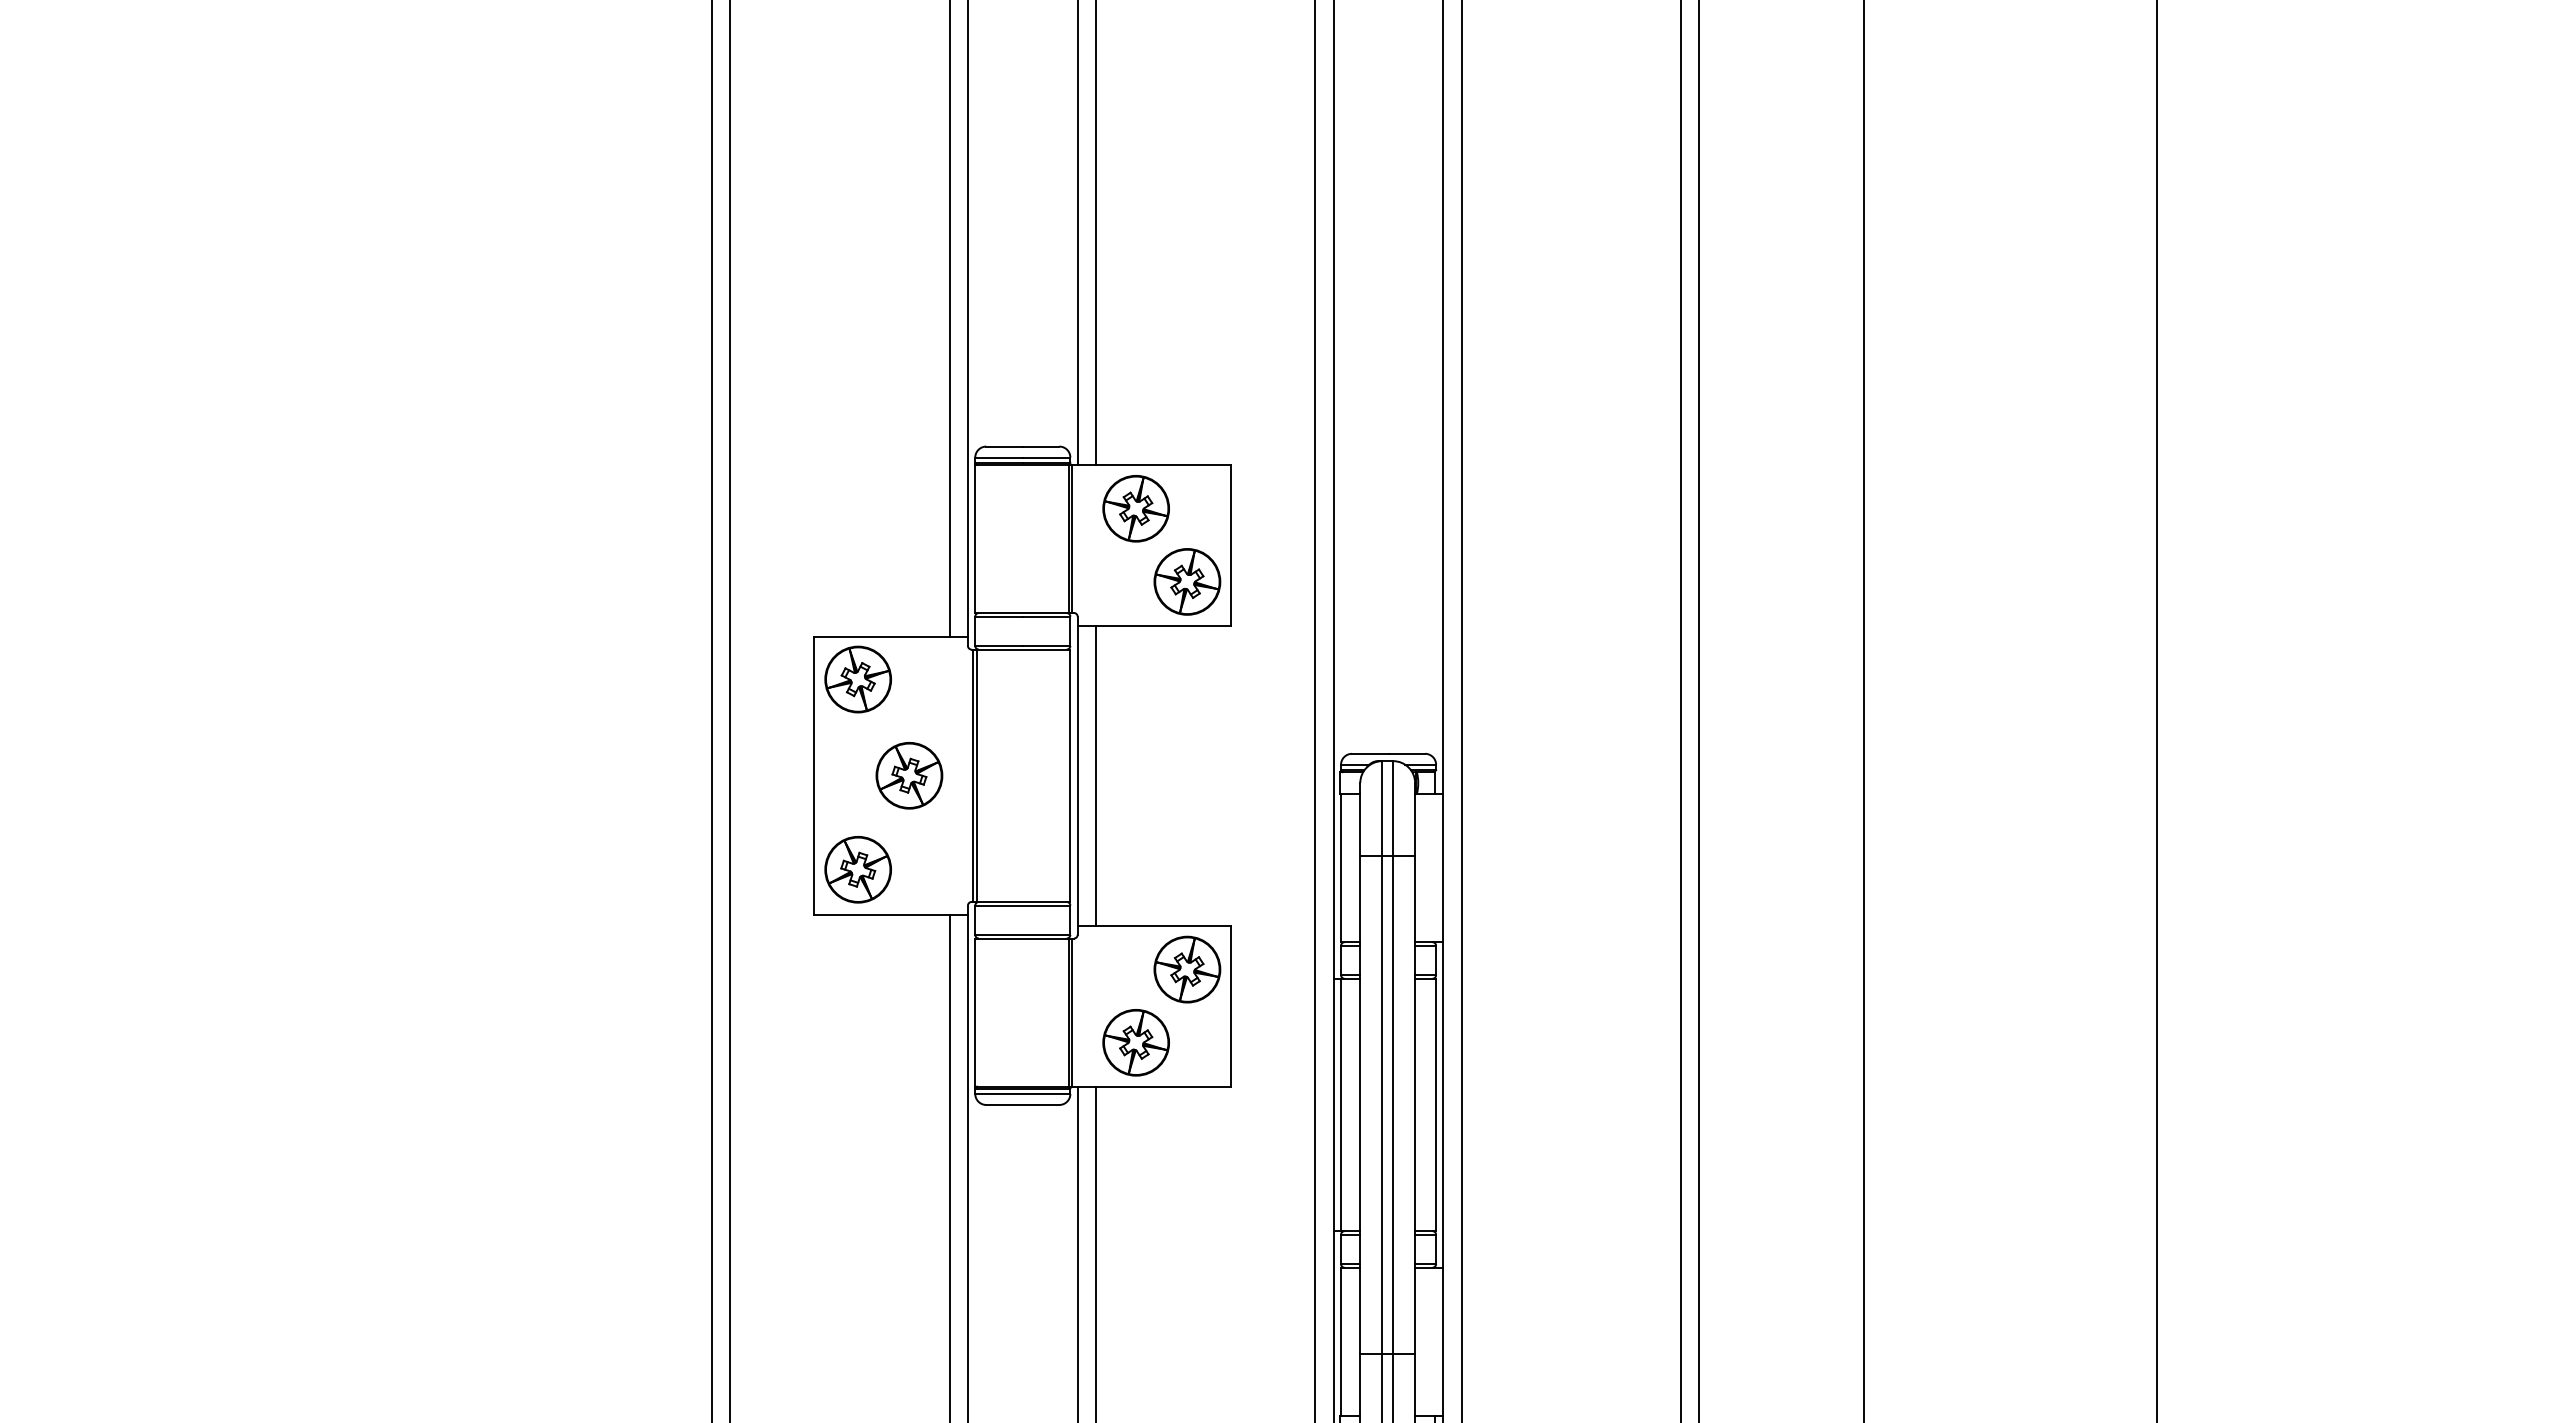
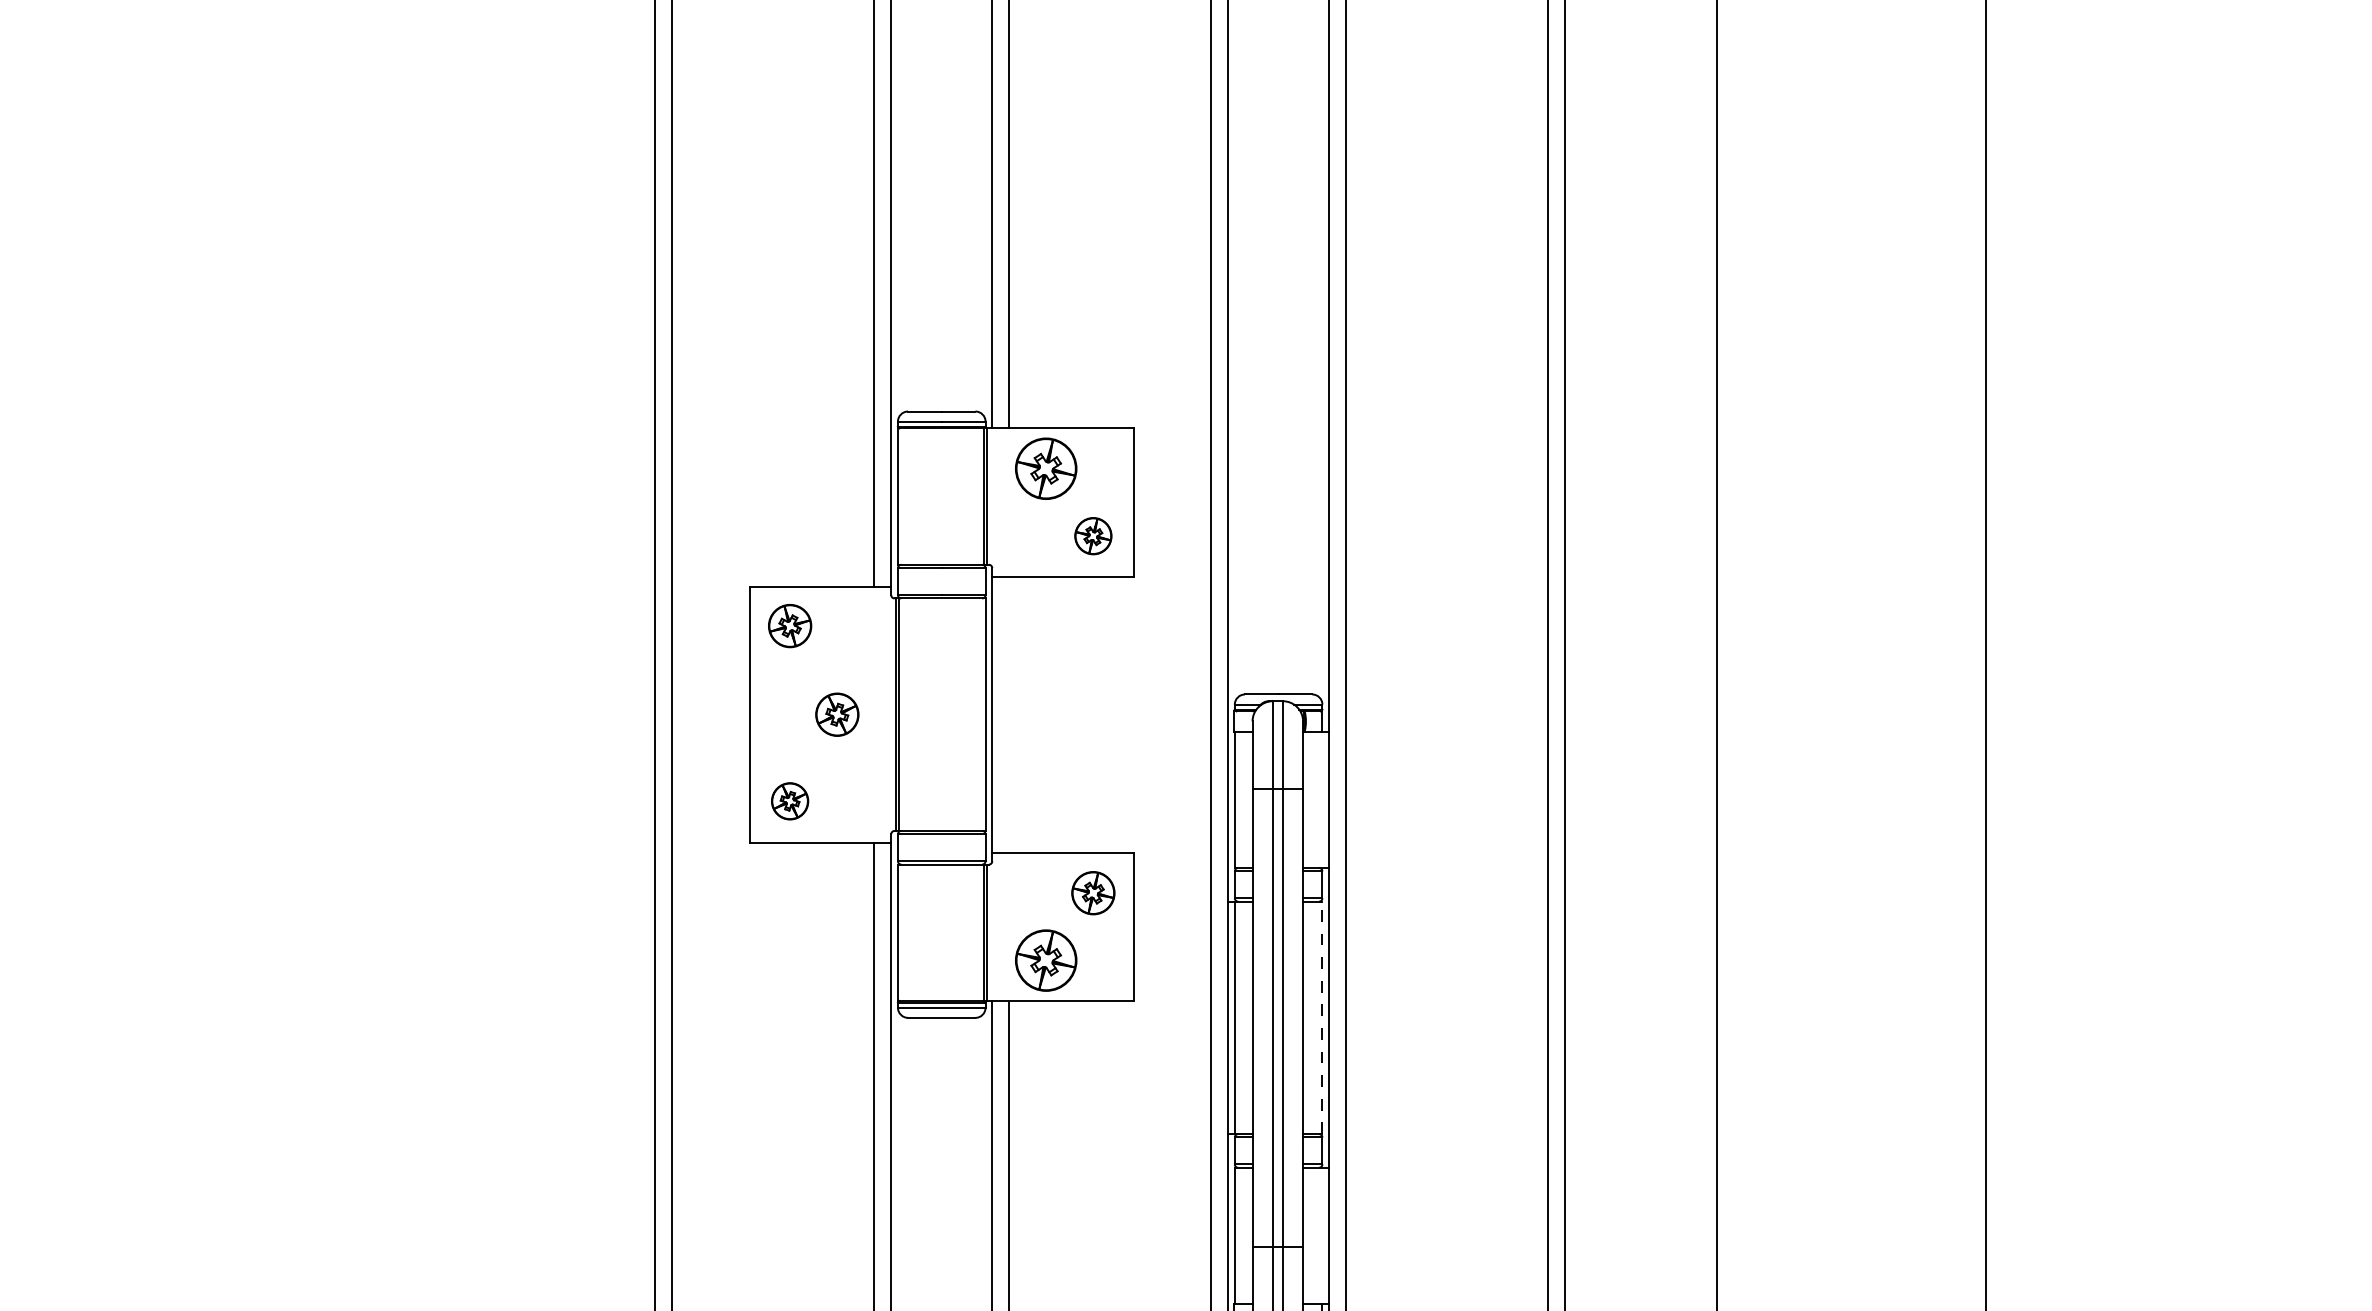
part: (1187, 581) -> (1093, 535), size x0.6
part: (857, 679) -> (789, 626), size x0.7
part: (909, 775) -> (837, 714), size x0.7
line: (1095, 775) -> (1008, 714), removed
part: (857, 869) -> (789, 801), size x0.6
part: (1187, 969) -> (1093, 893), size x0.7
line: (1436, 1104) -> (1322, 1017), solid -> dashed

